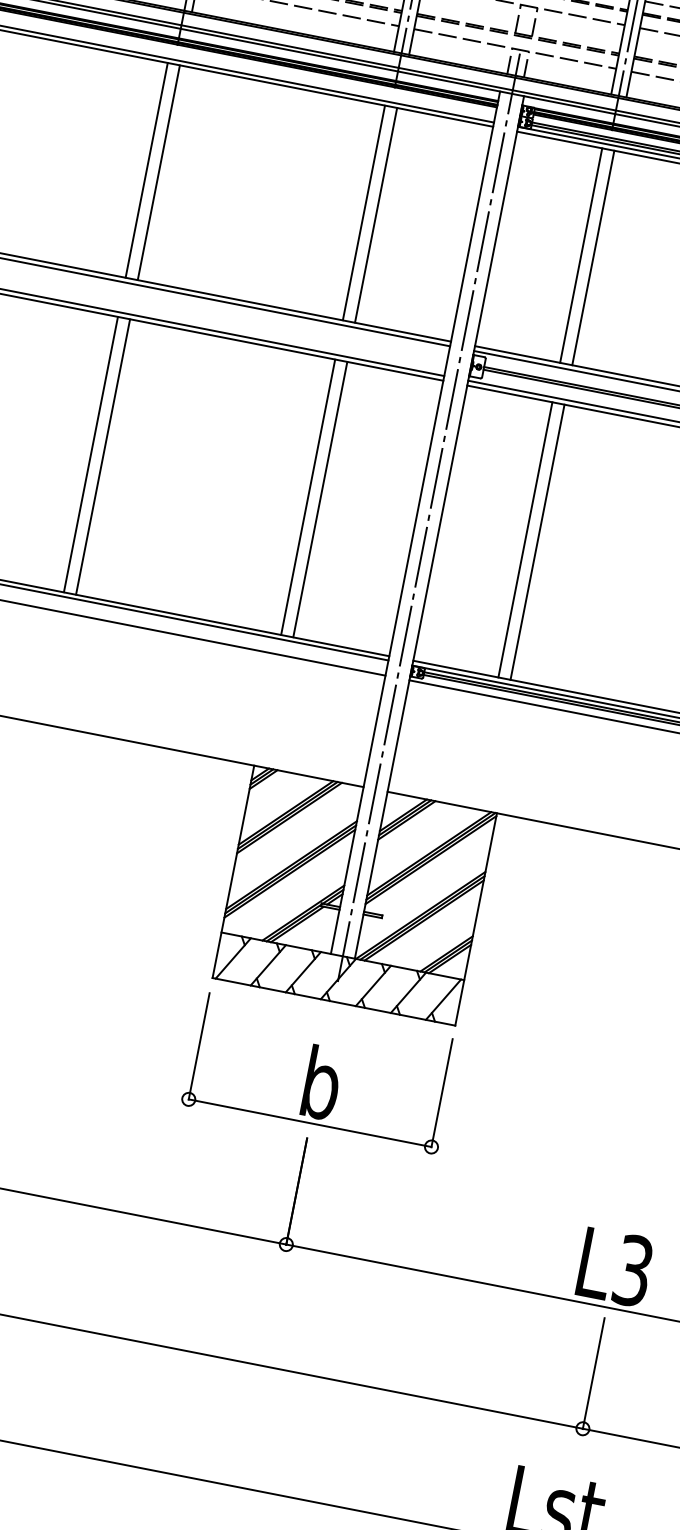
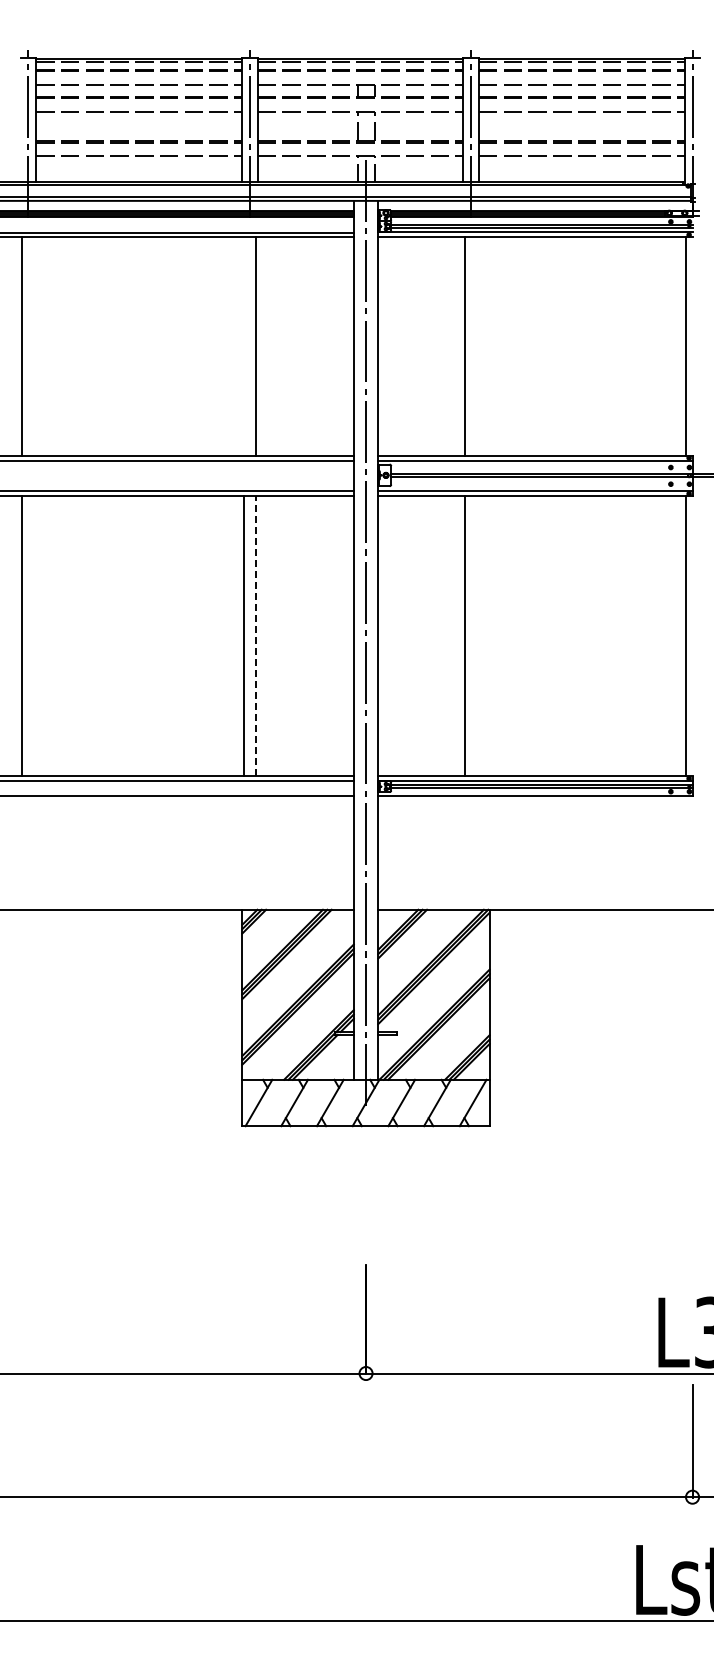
line: (158, 172) -> (34, 346), removed
line: (363, 213) -> (243, 346), removed
line: (593, 258) -> (477, 346), removed
line: (103, 456) -> (34, 635), removed
line: (319, 499) -> (255, 635), solid -> dashed
line: (537, 541) -> (477, 635), removed
part: (320, 1072) -> (366, 1198), removed

